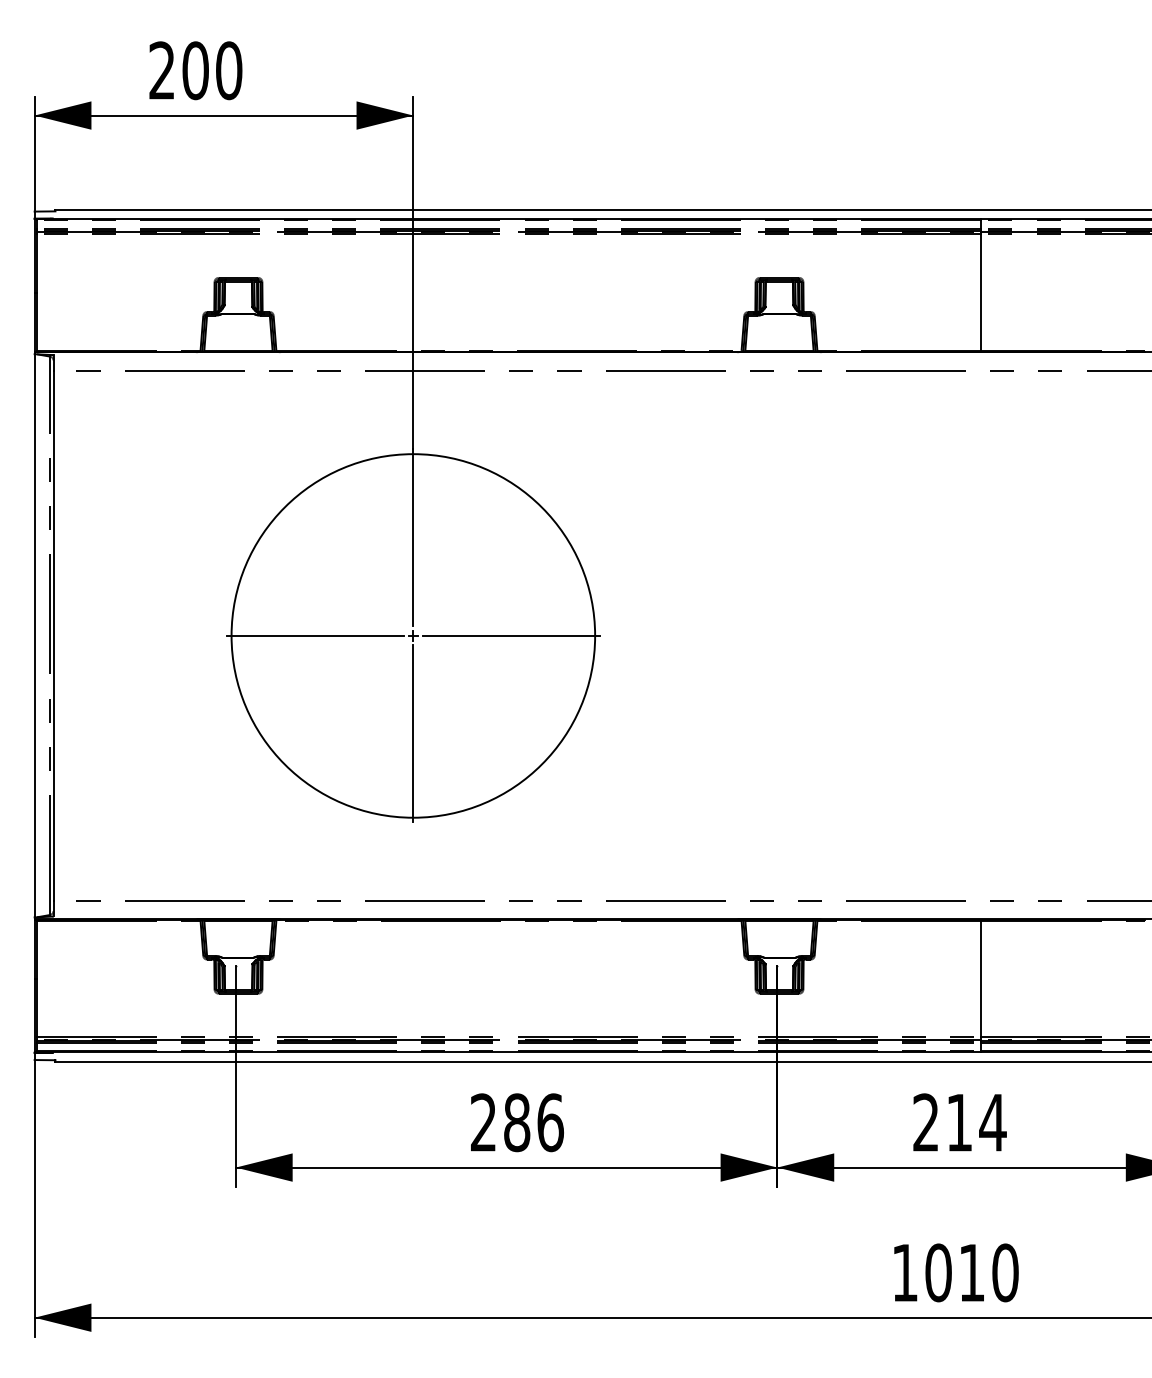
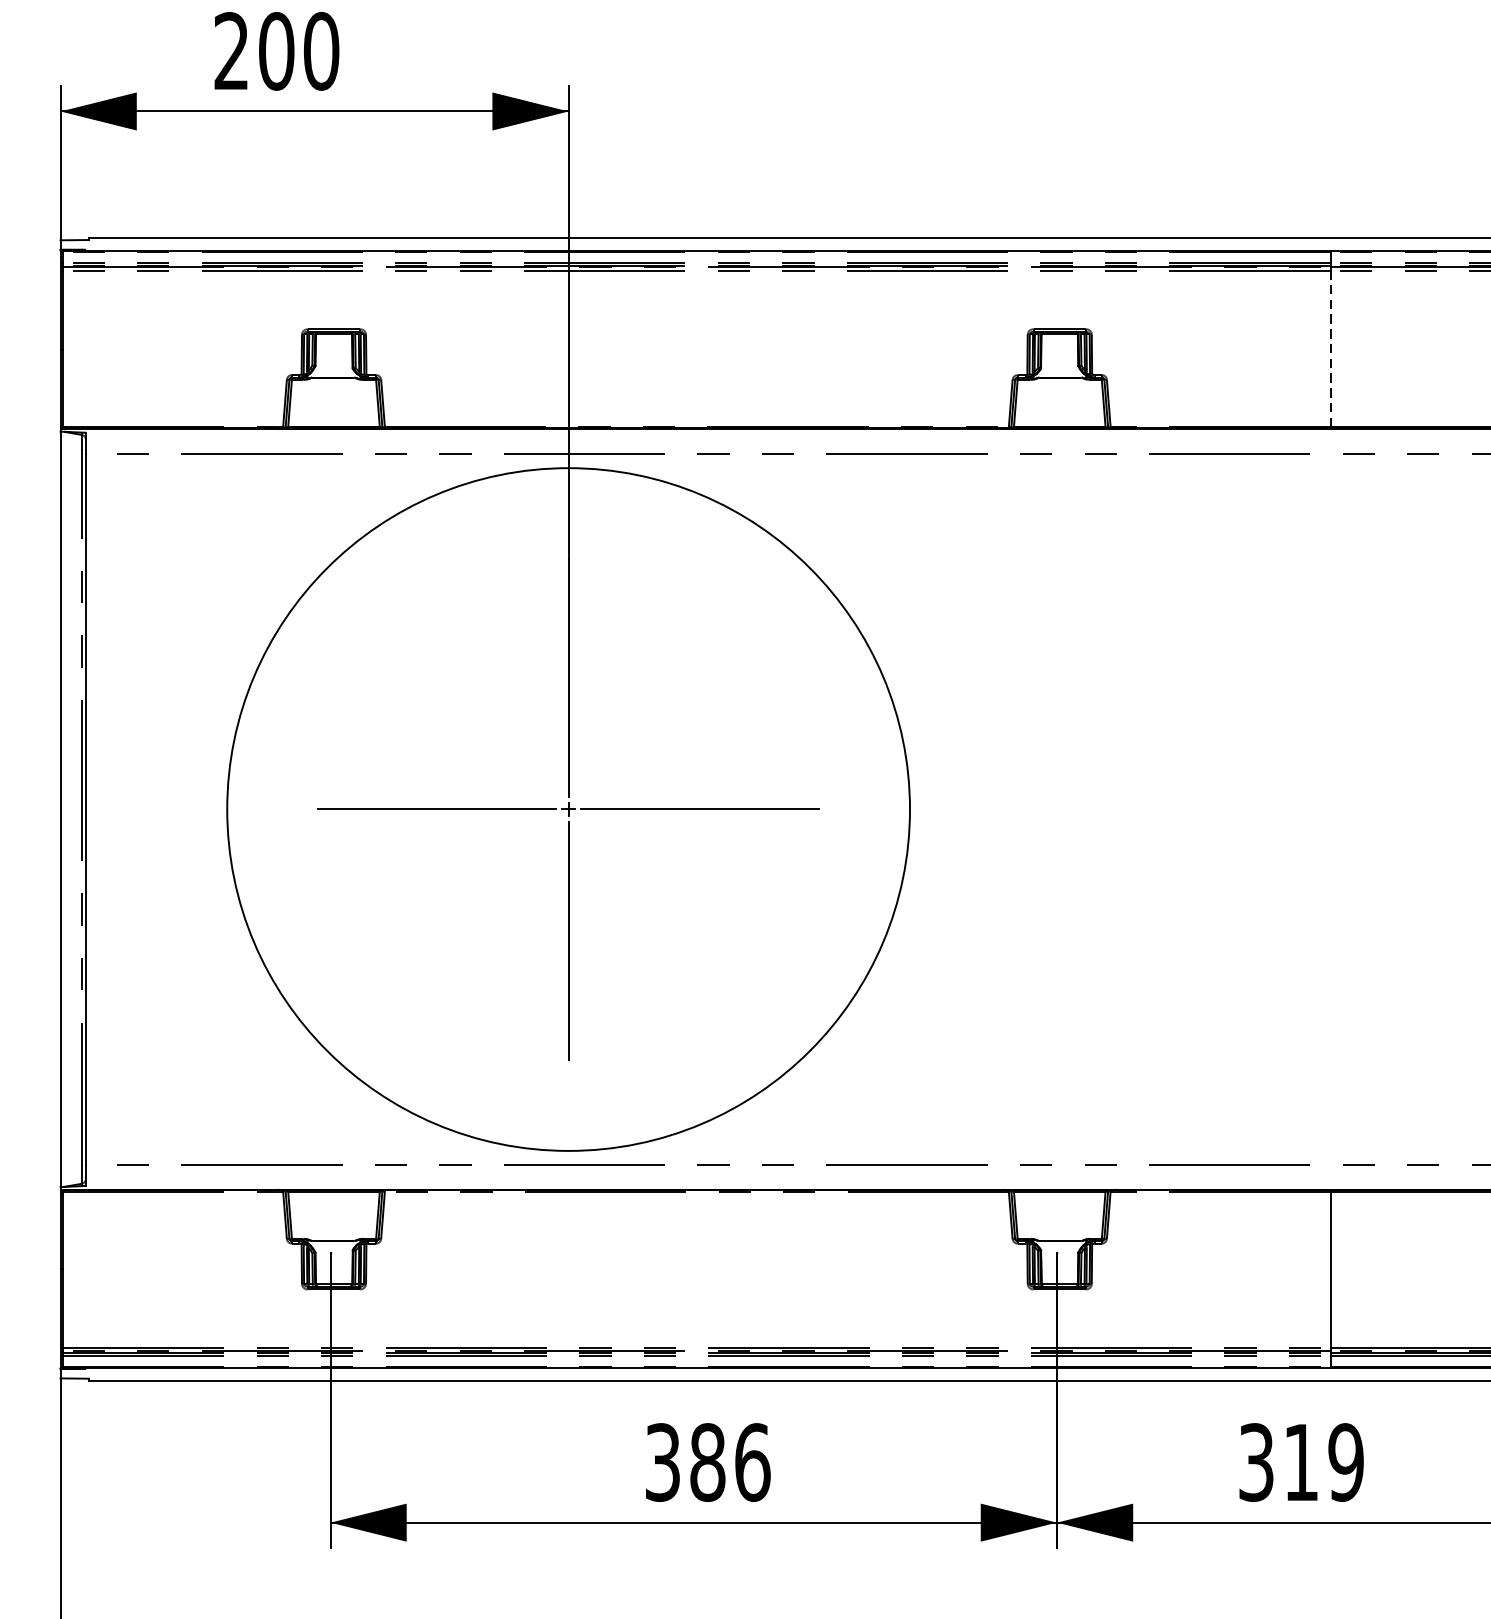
line: (981, 292) -> (1330, 348), solid -> dashed
circle: (413, 635) -> (568, 808), size x1.4
text: (483, 1122) -> (662, 1462), 286 -> 386
text: (959, 1122) -> (1301, 1462), 214 -> 319

